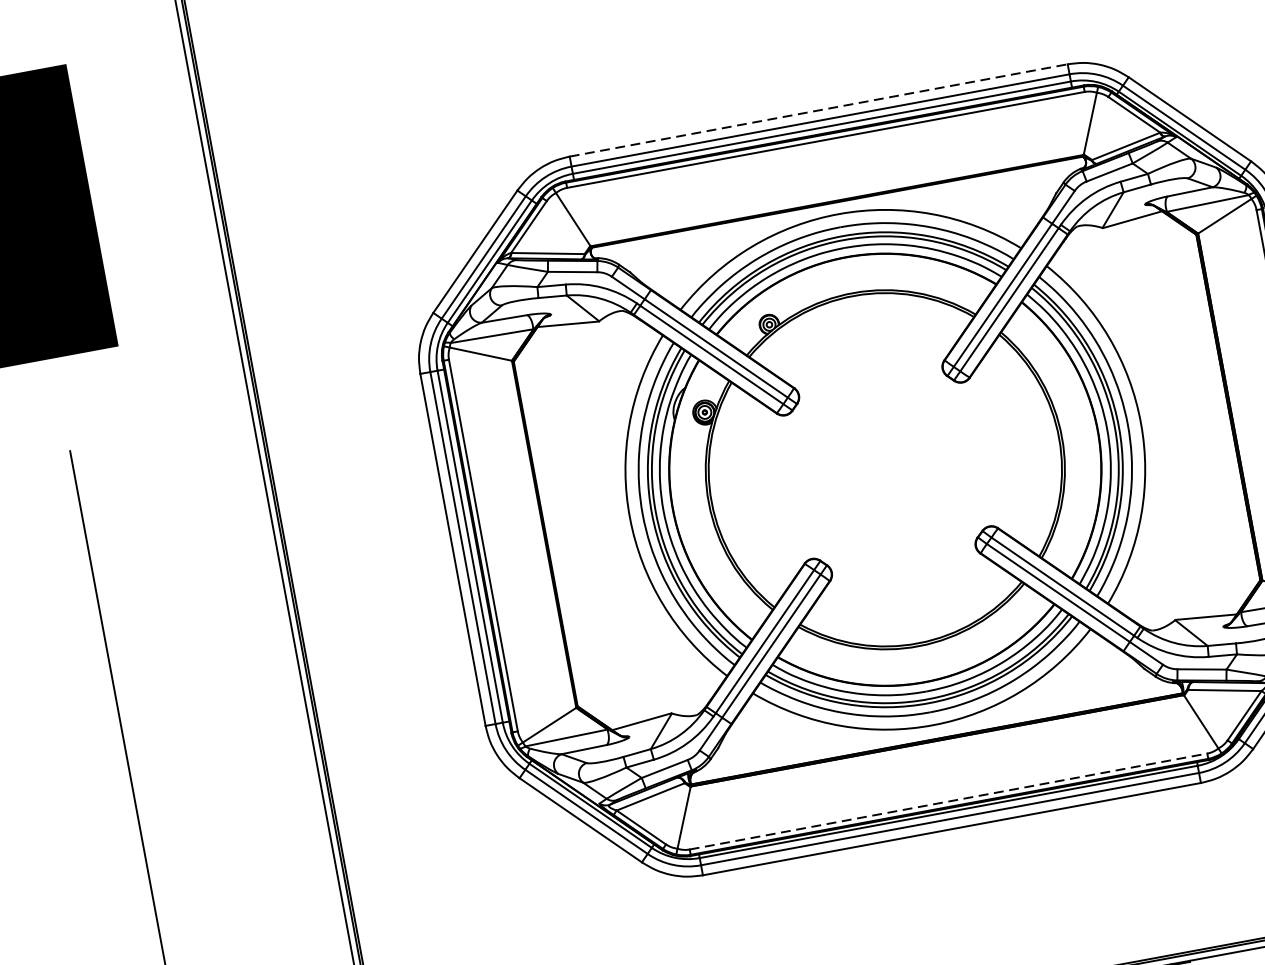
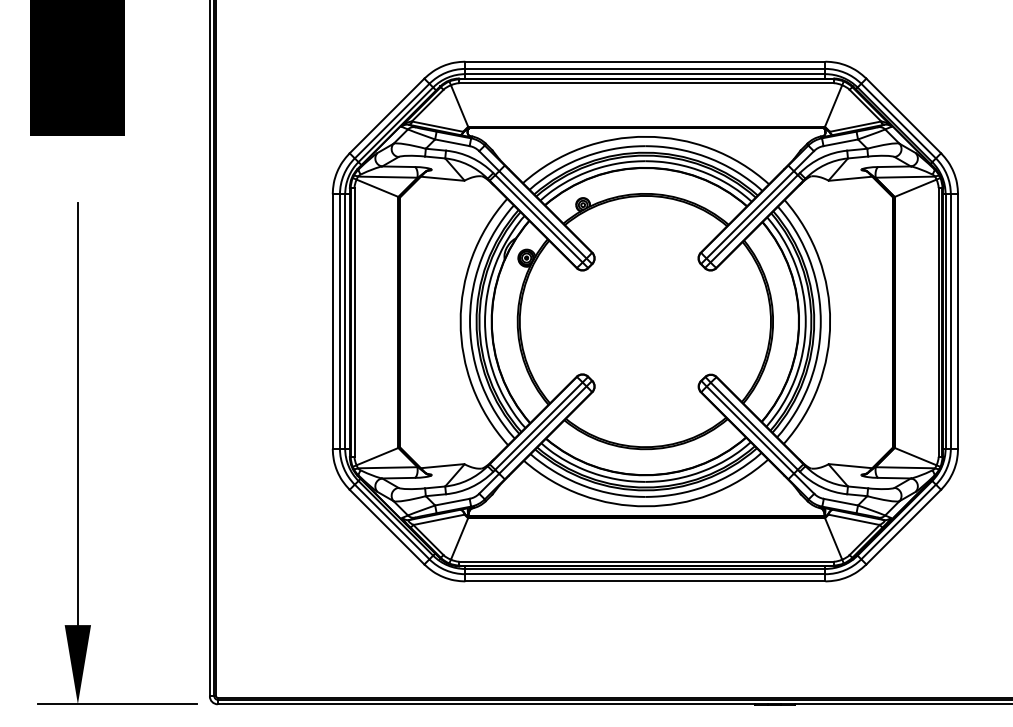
line: (818, 110) -> (645, 61), dashed -> solid
line: (949, 801) -> (647, 561), dashed -> solid

